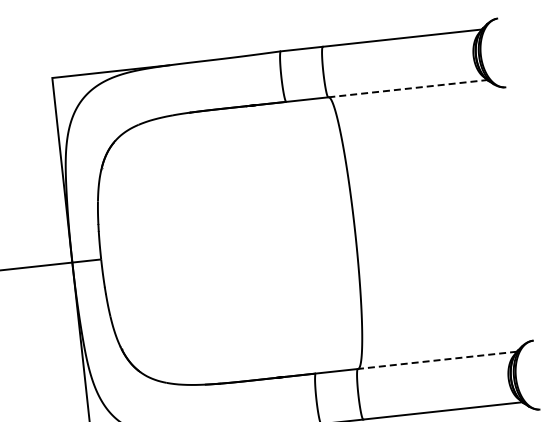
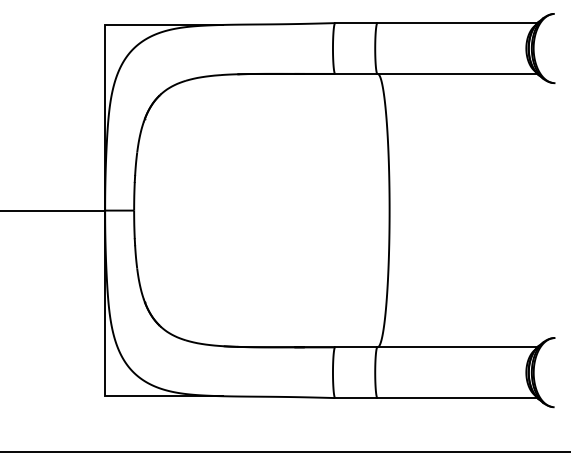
line: (408, 88) -> (458, 73), dashed -> solid
line: (437, 360) -> (457, 347), dashed -> solid

